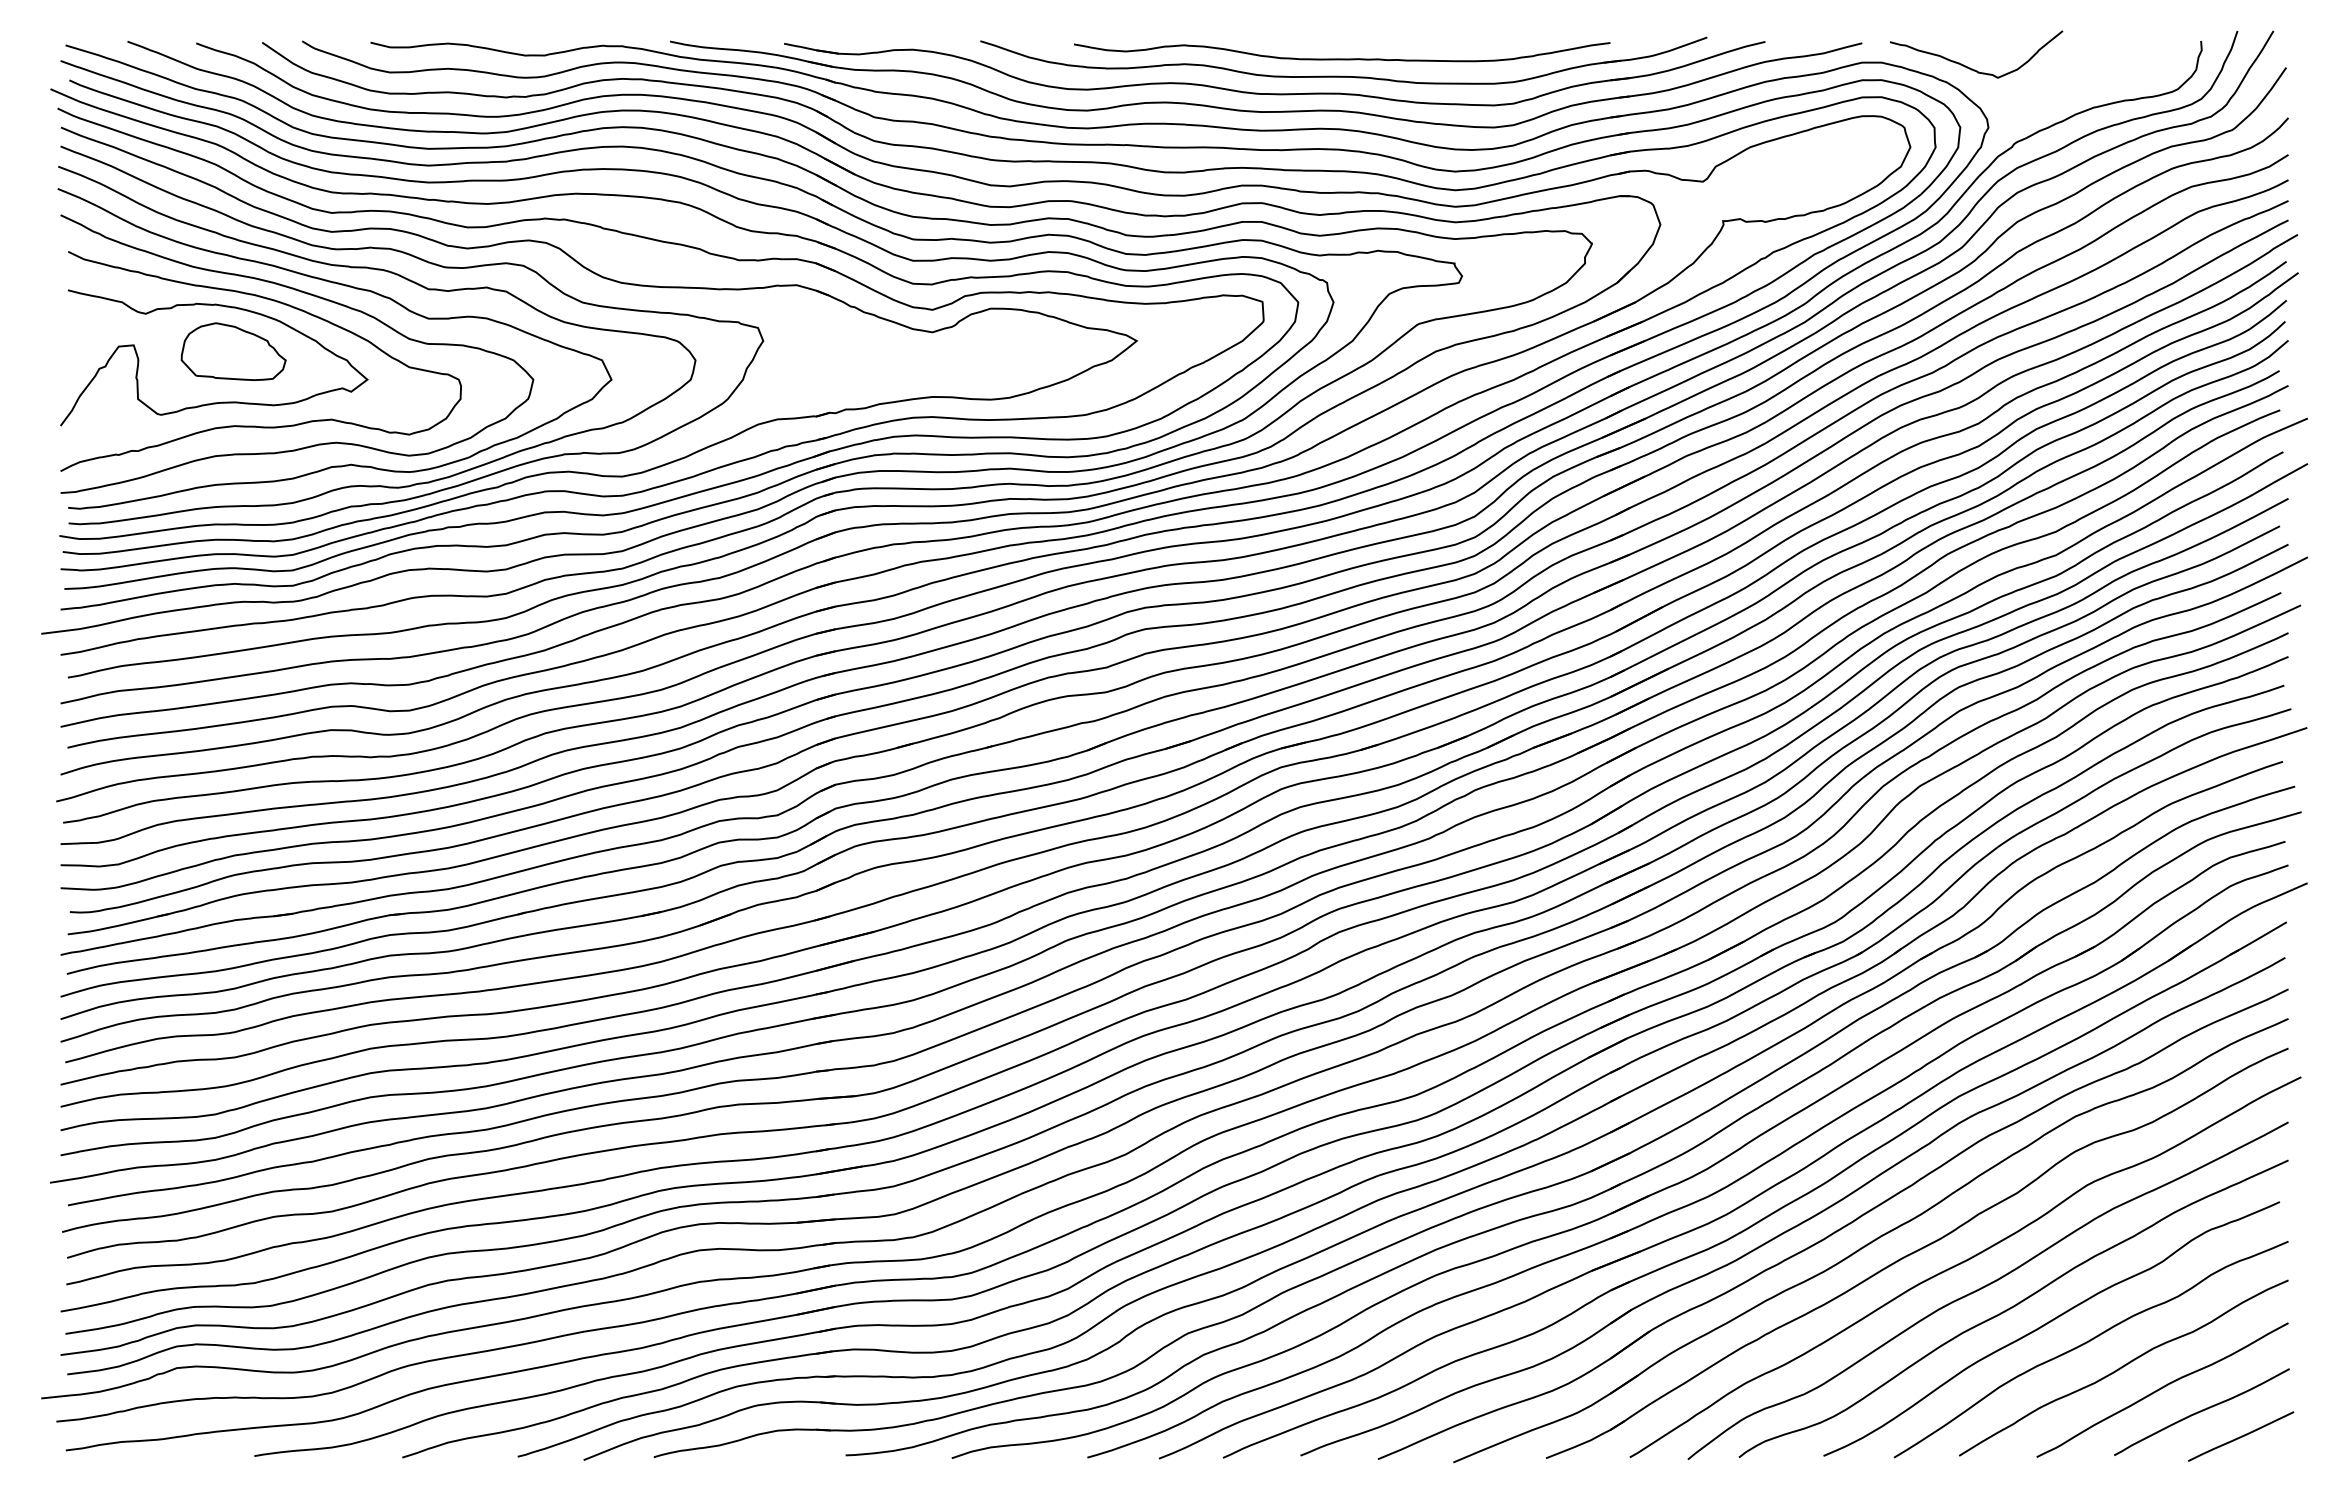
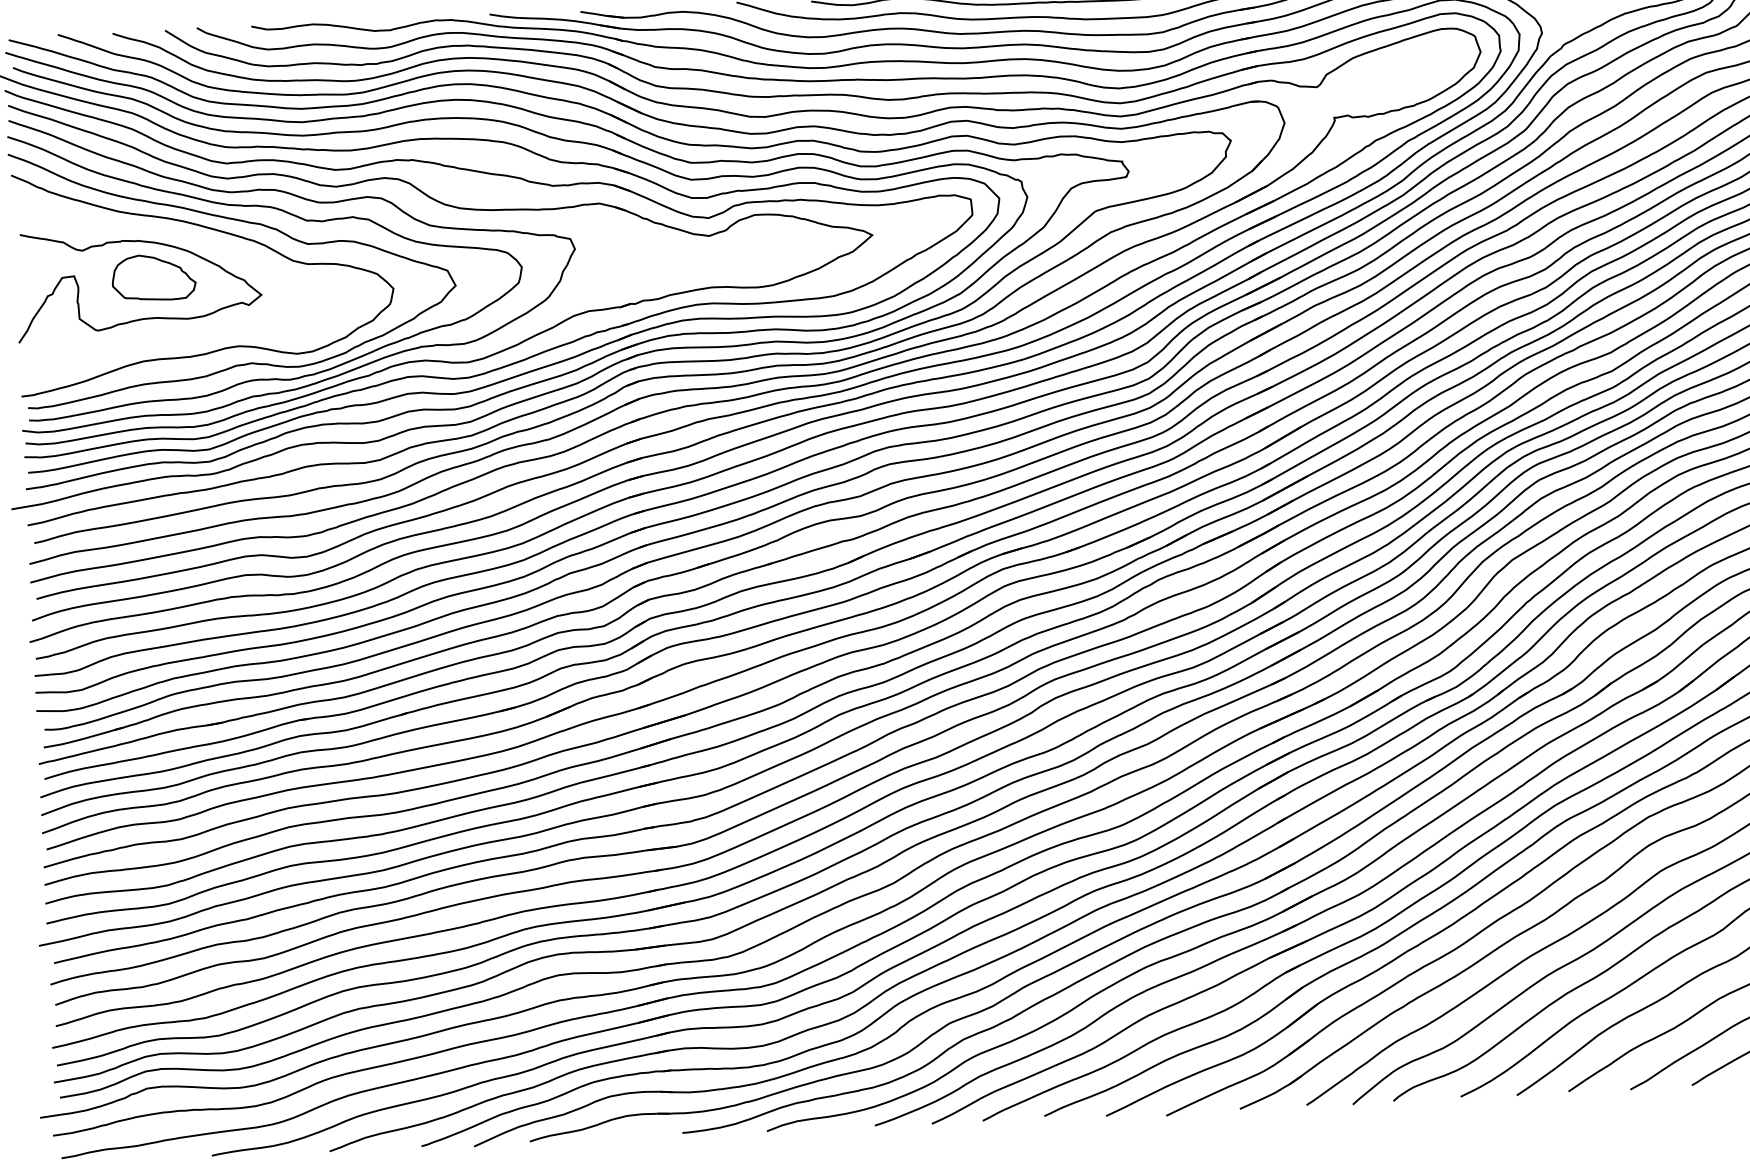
curve: (279, 303) -> (188, 237), removed

